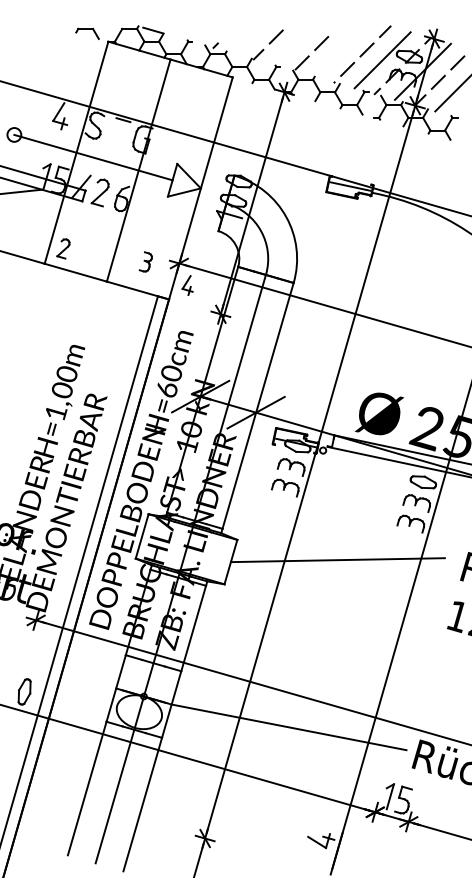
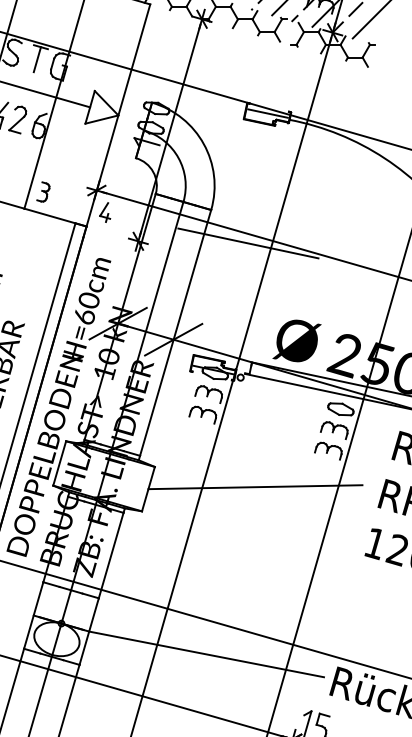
line: (119, 132) -> (37, 59), added
part: (145, 261) -> (43, 191), moved
line: (330, 316) -> (248, 243), added

